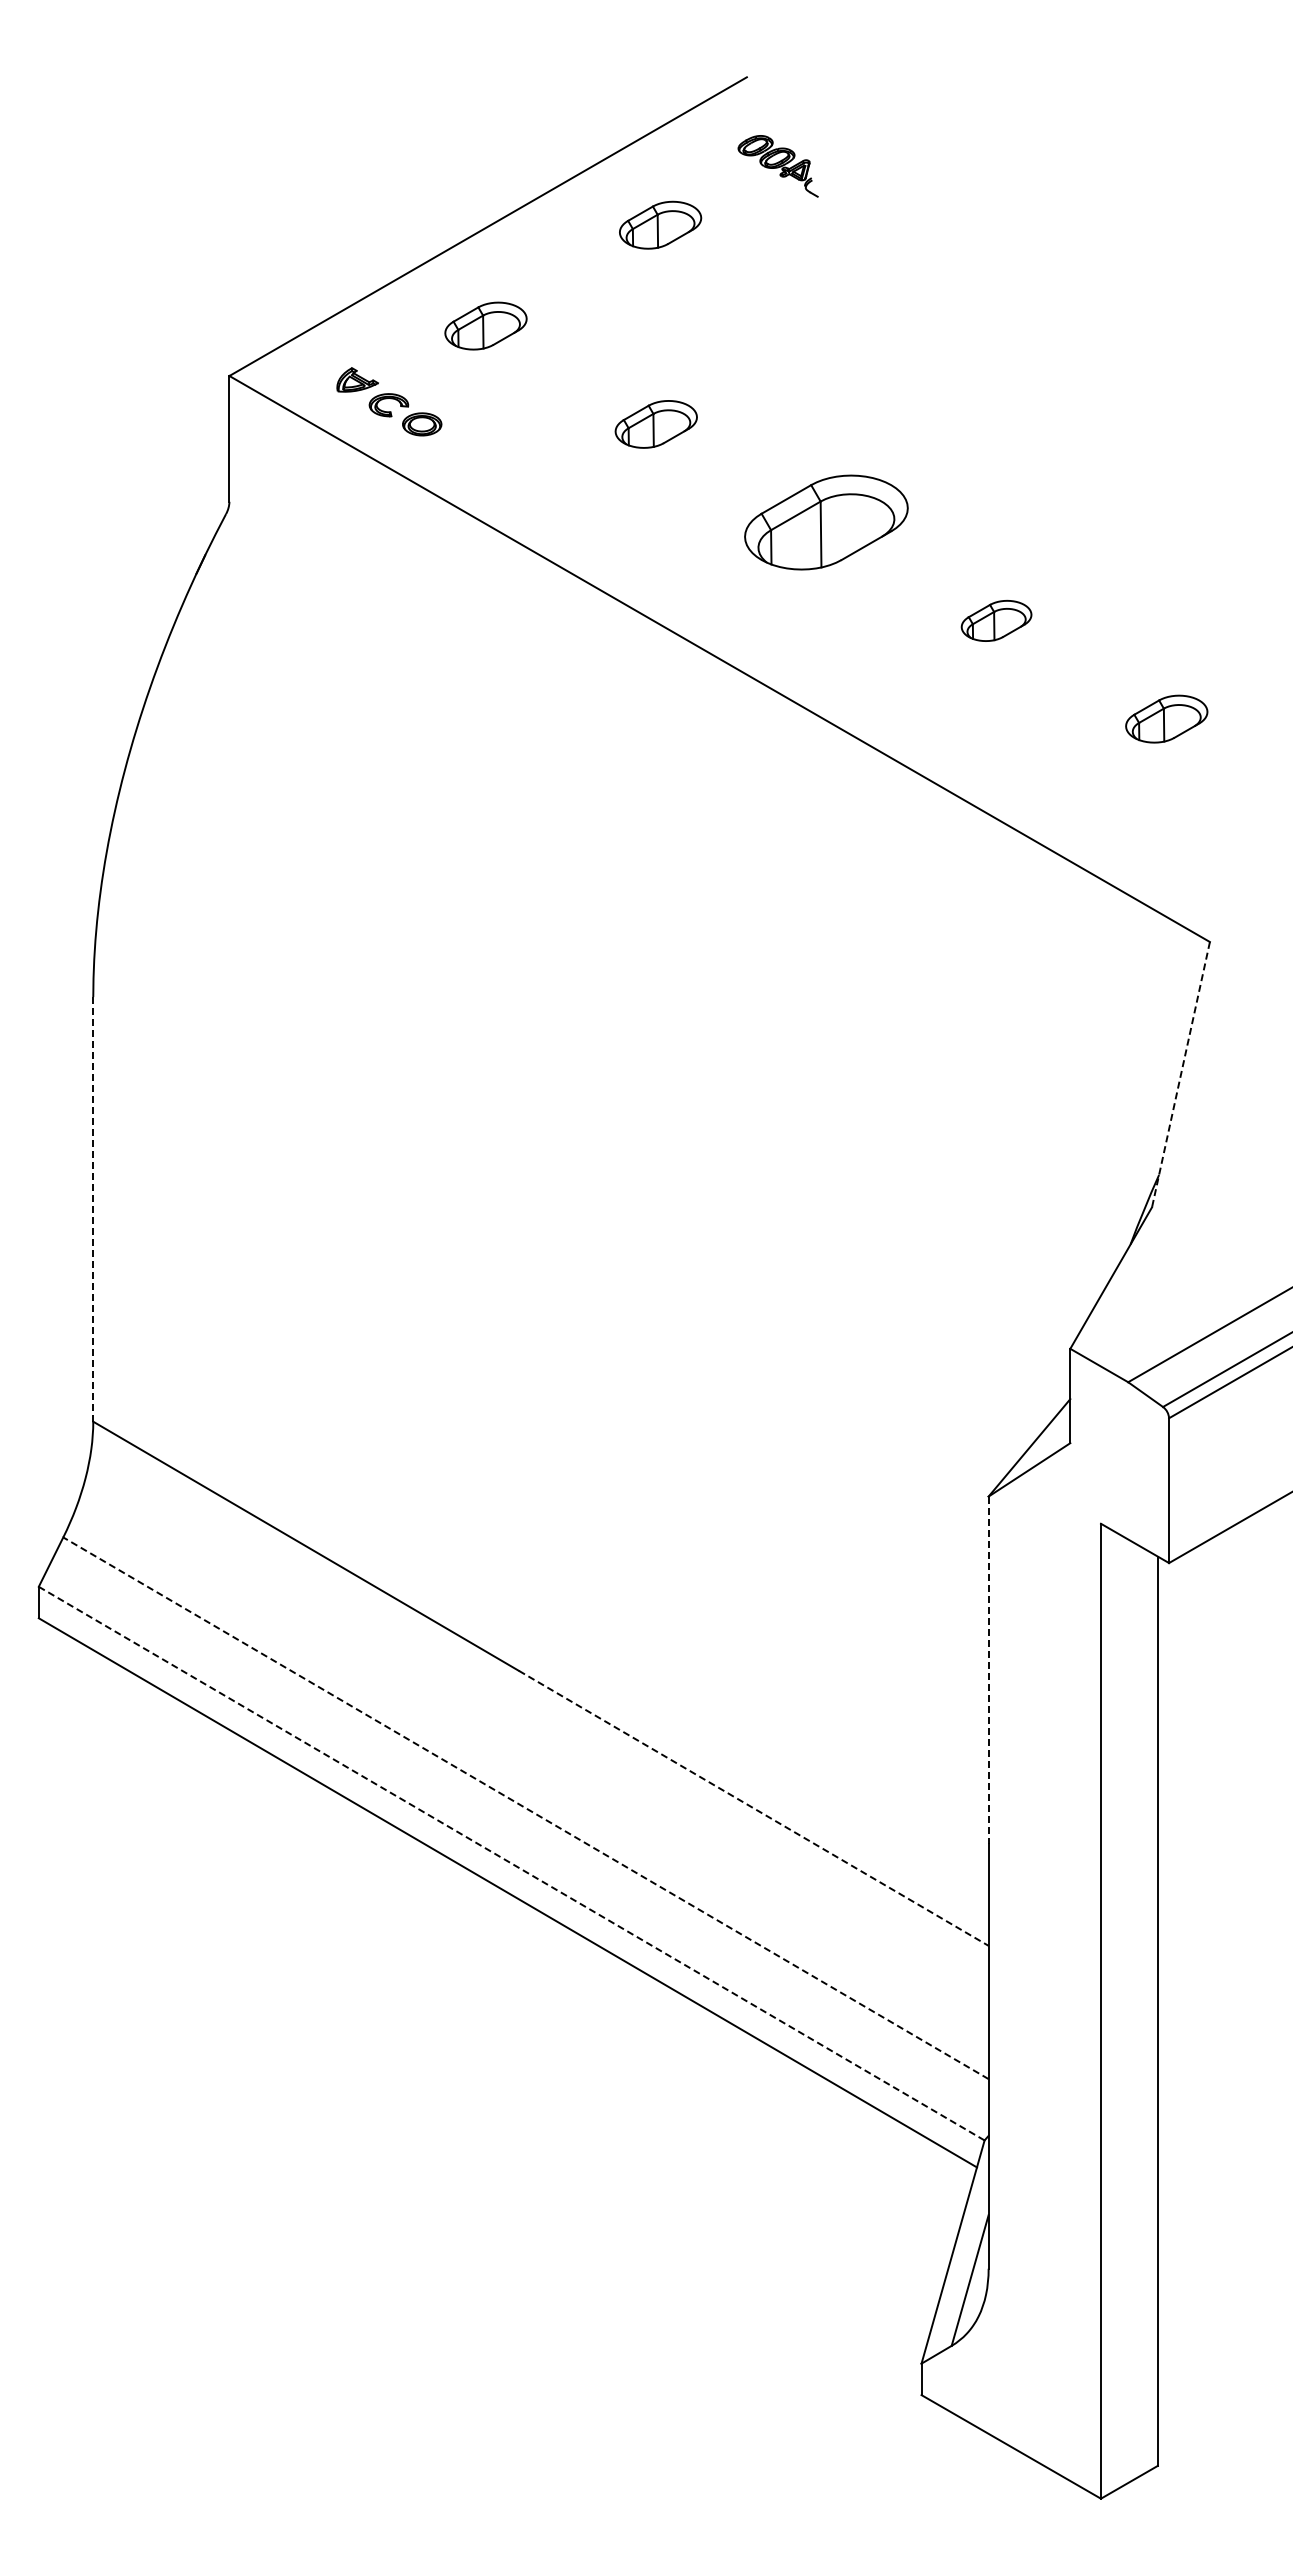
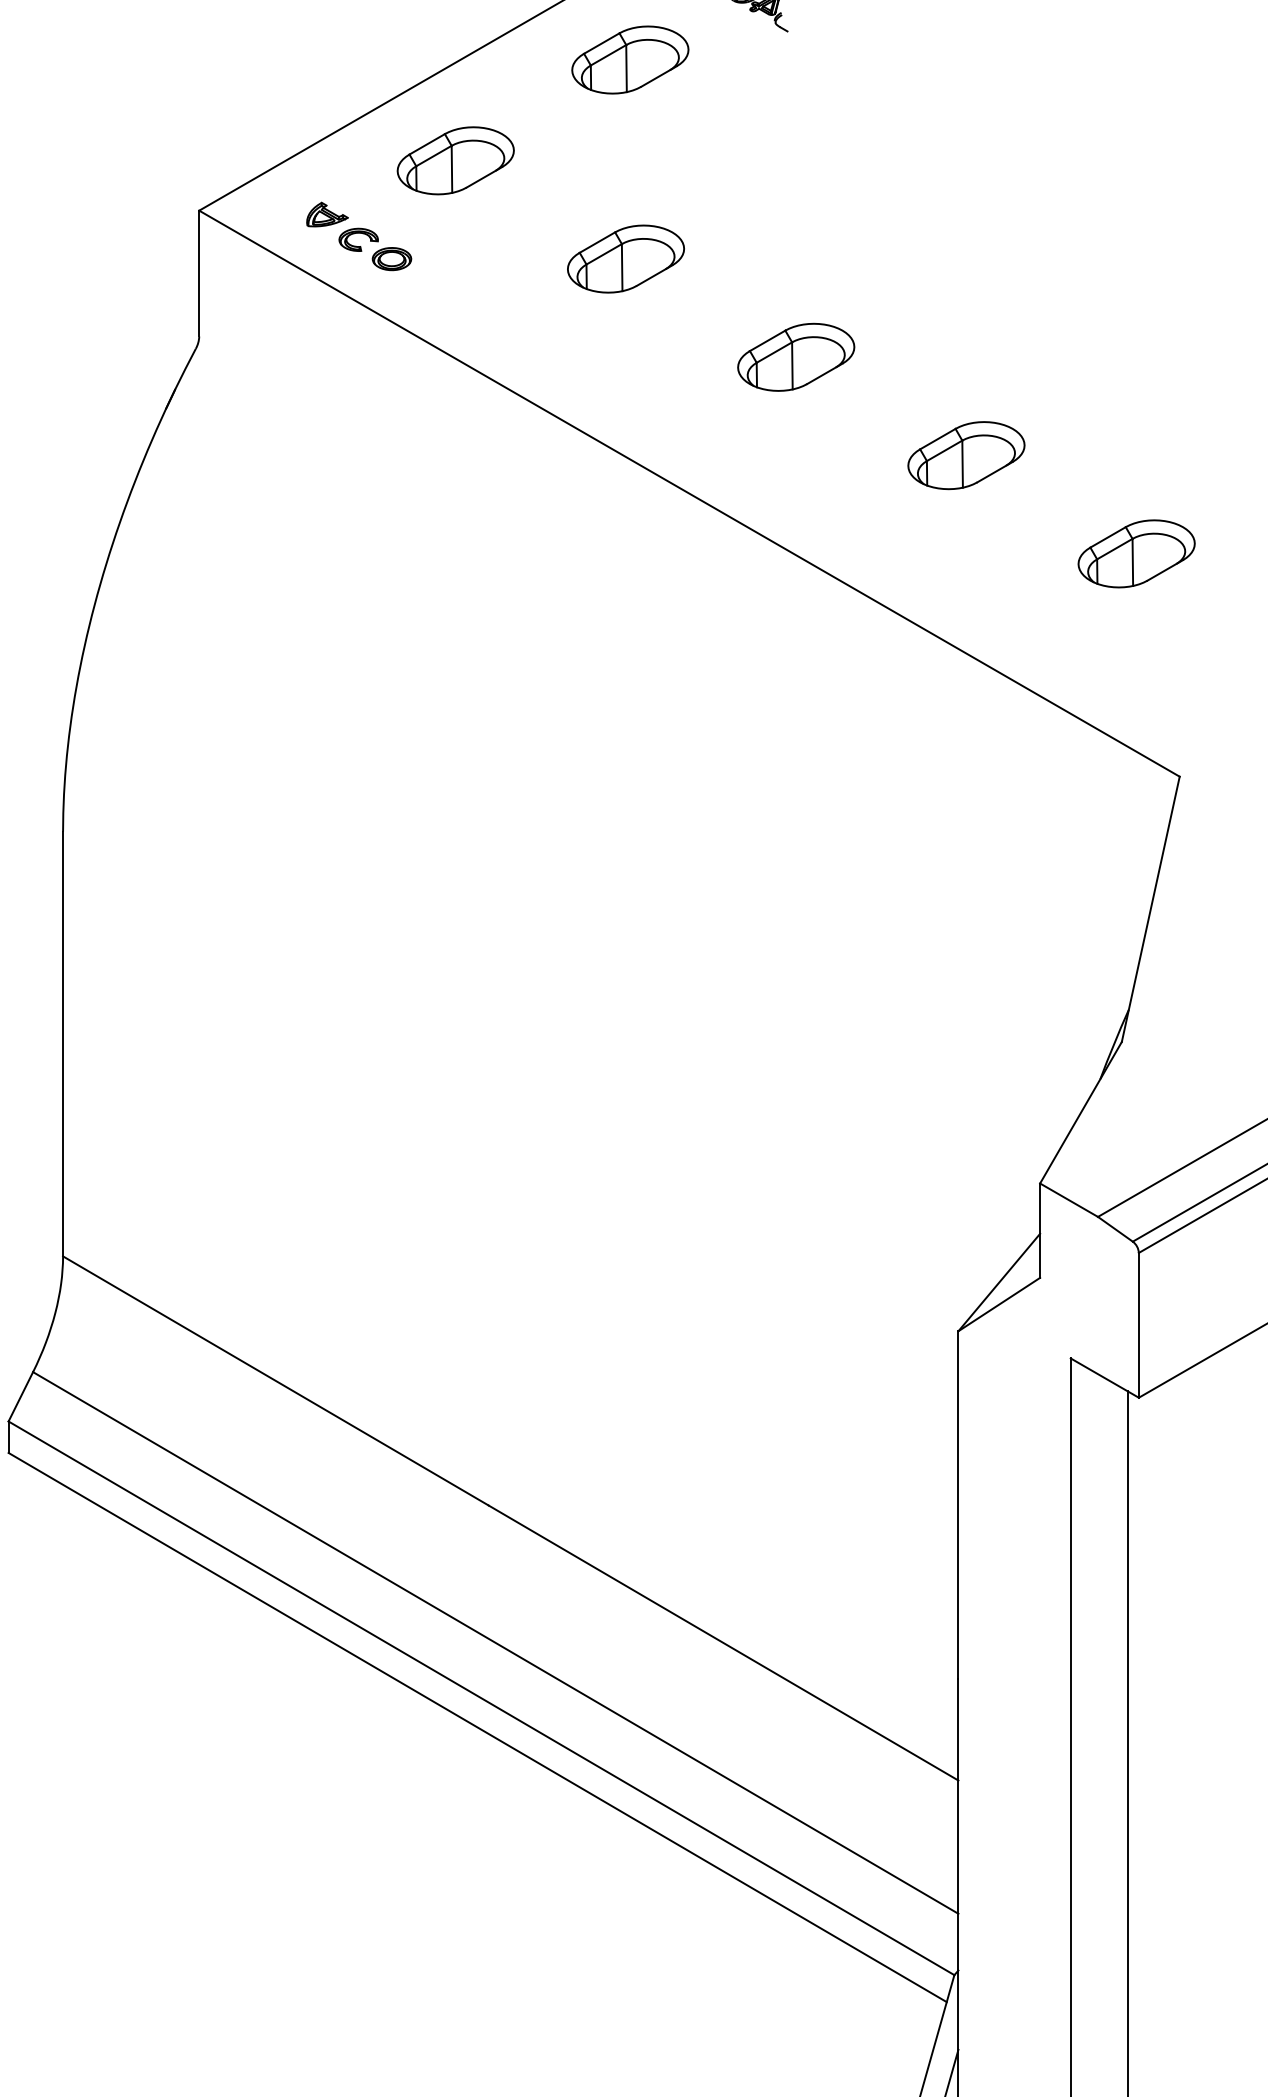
part: (660, 224) -> (630, 59), size x1.43
part: (485, 325) -> (455, 160), size x1.43
part: (656, 424) -> (626, 259), size x1.43
part: (826, 522) -> (796, 357), size x0.71
part: (996, 620) -> (966, 455), size x1.67
part: (1166, 718) -> (1136, 553), size x1.43
line: (1180, 1074) -> (1150, 909), dashed -> solid
line: (93, 1208) -> (63, 1043), dashed -> solid
line: (988, 1670) -> (958, 1505), dashed -> solid
line: (525, 1808) -> (495, 1643), dashed -> solid
line: (754, 1808) -> (724, 1643), dashed -> solid
line: (511, 1863) -> (481, 1698), dashed -> solid

